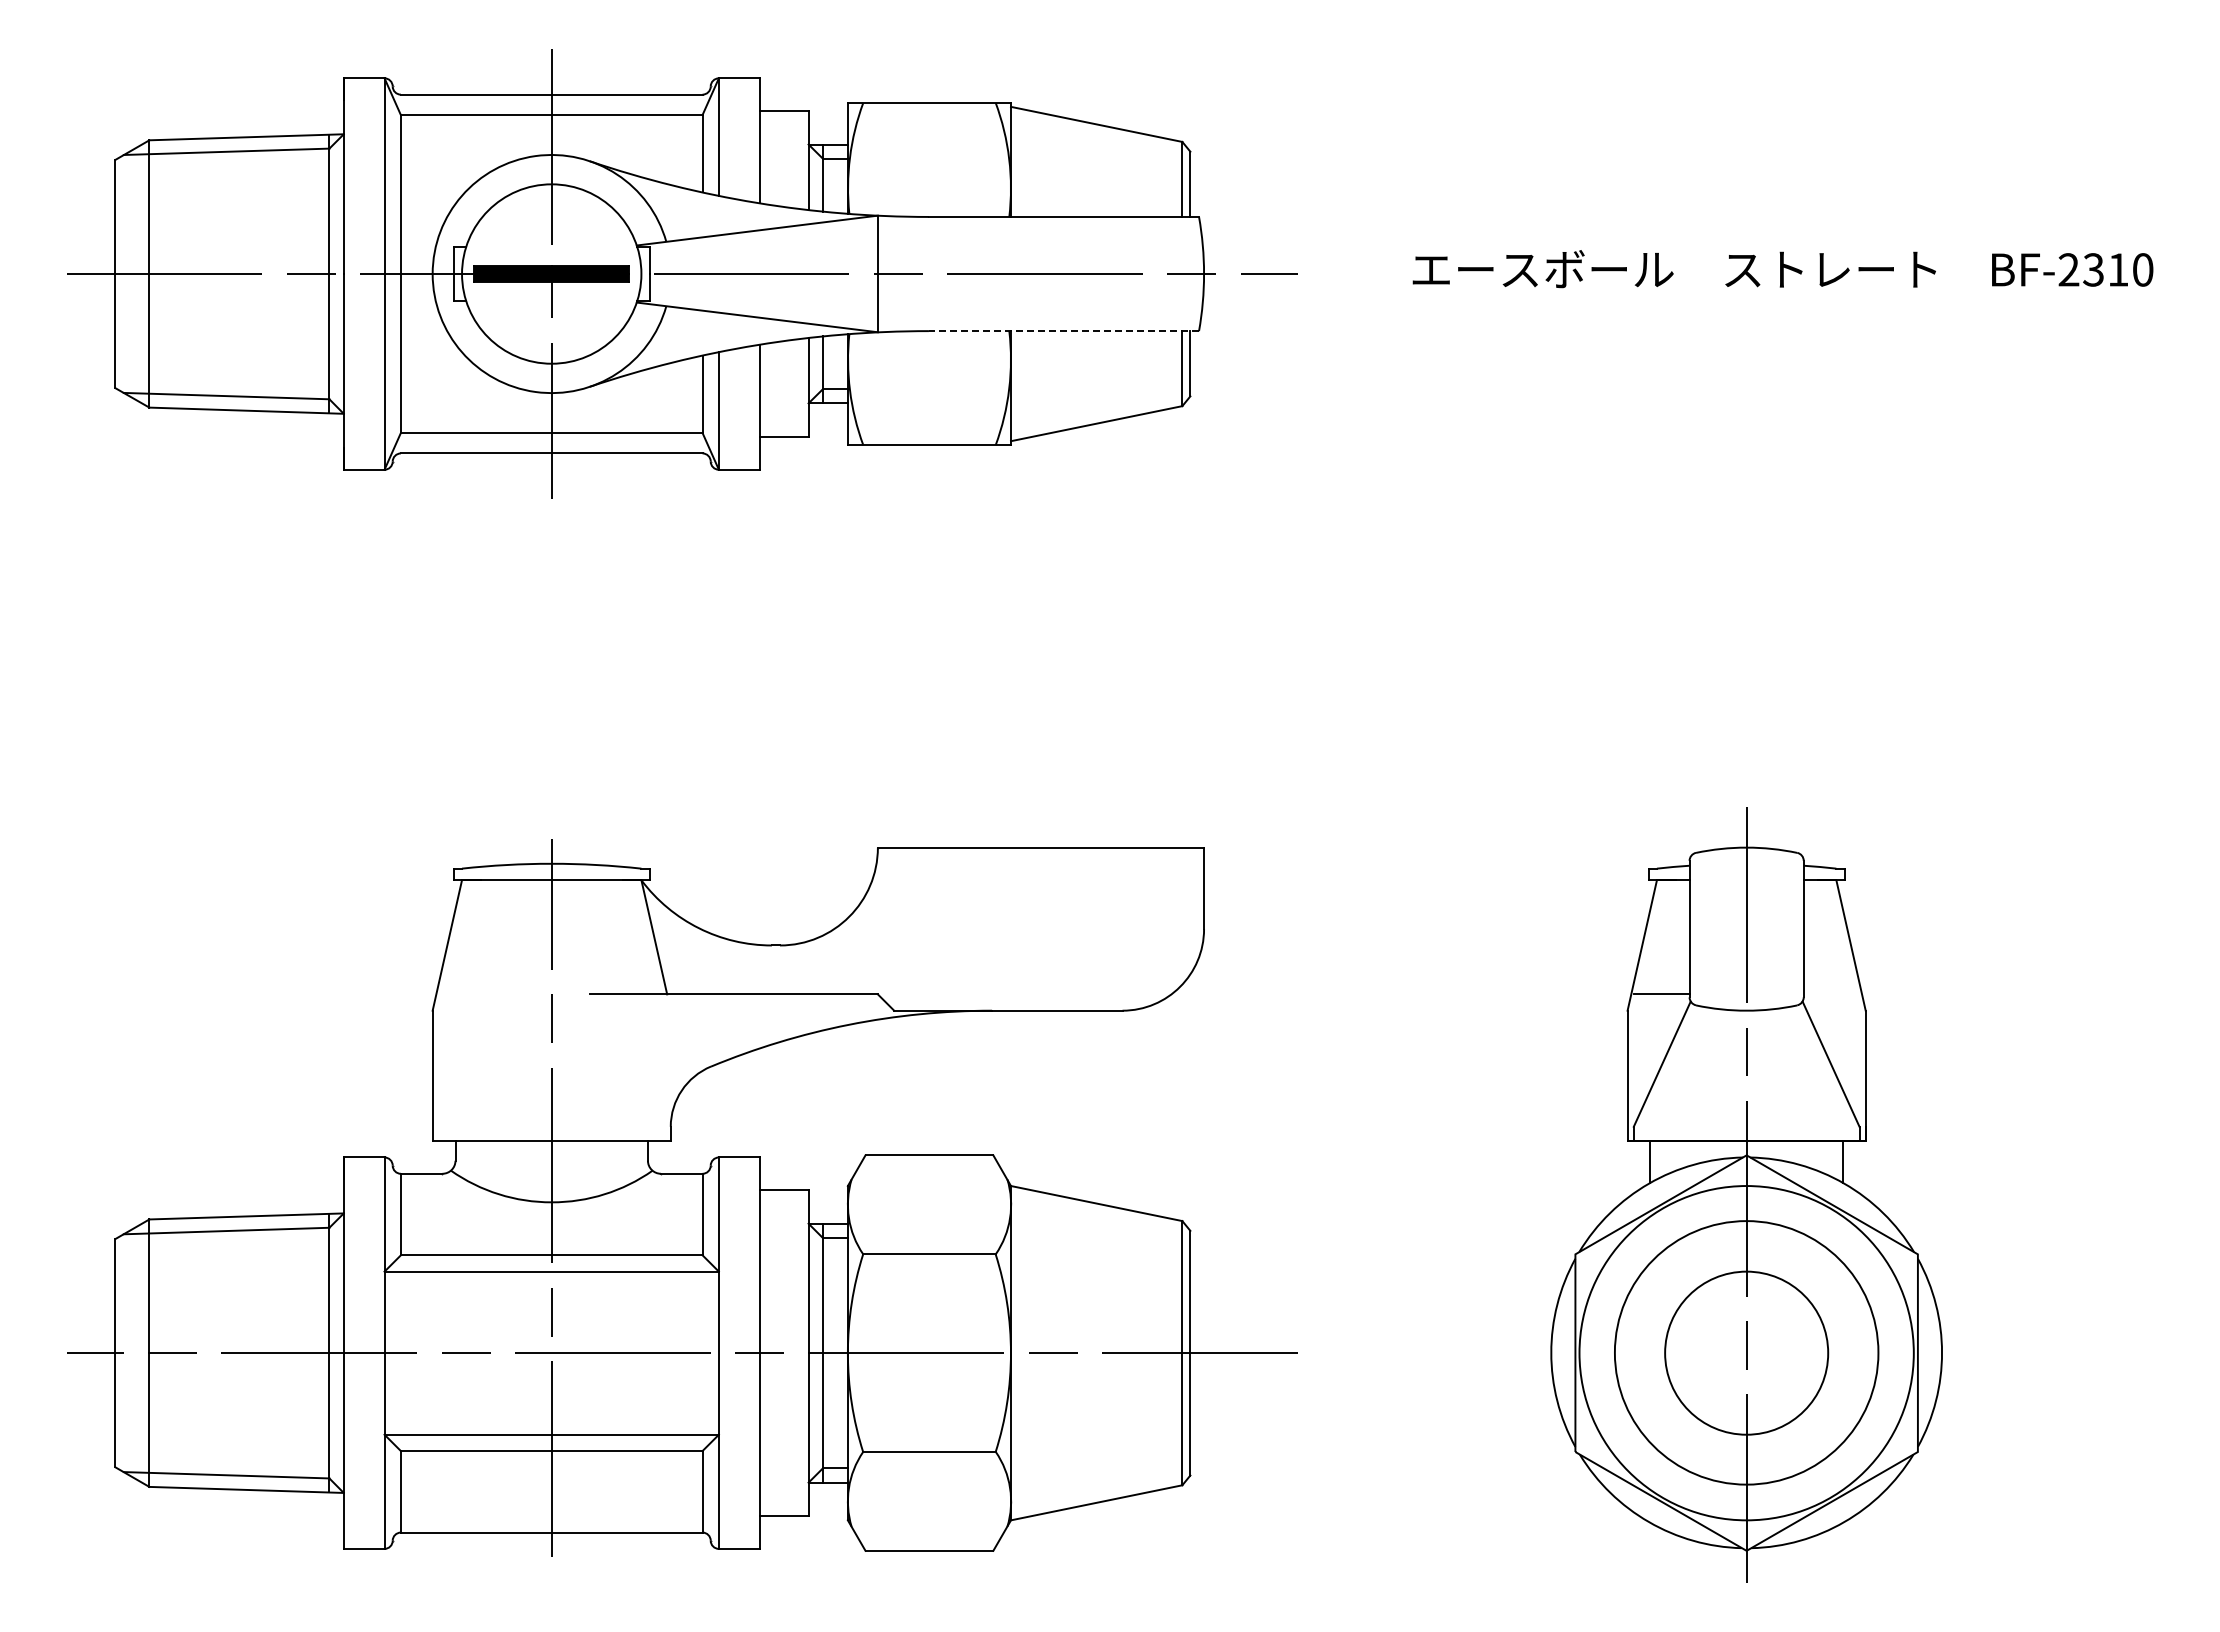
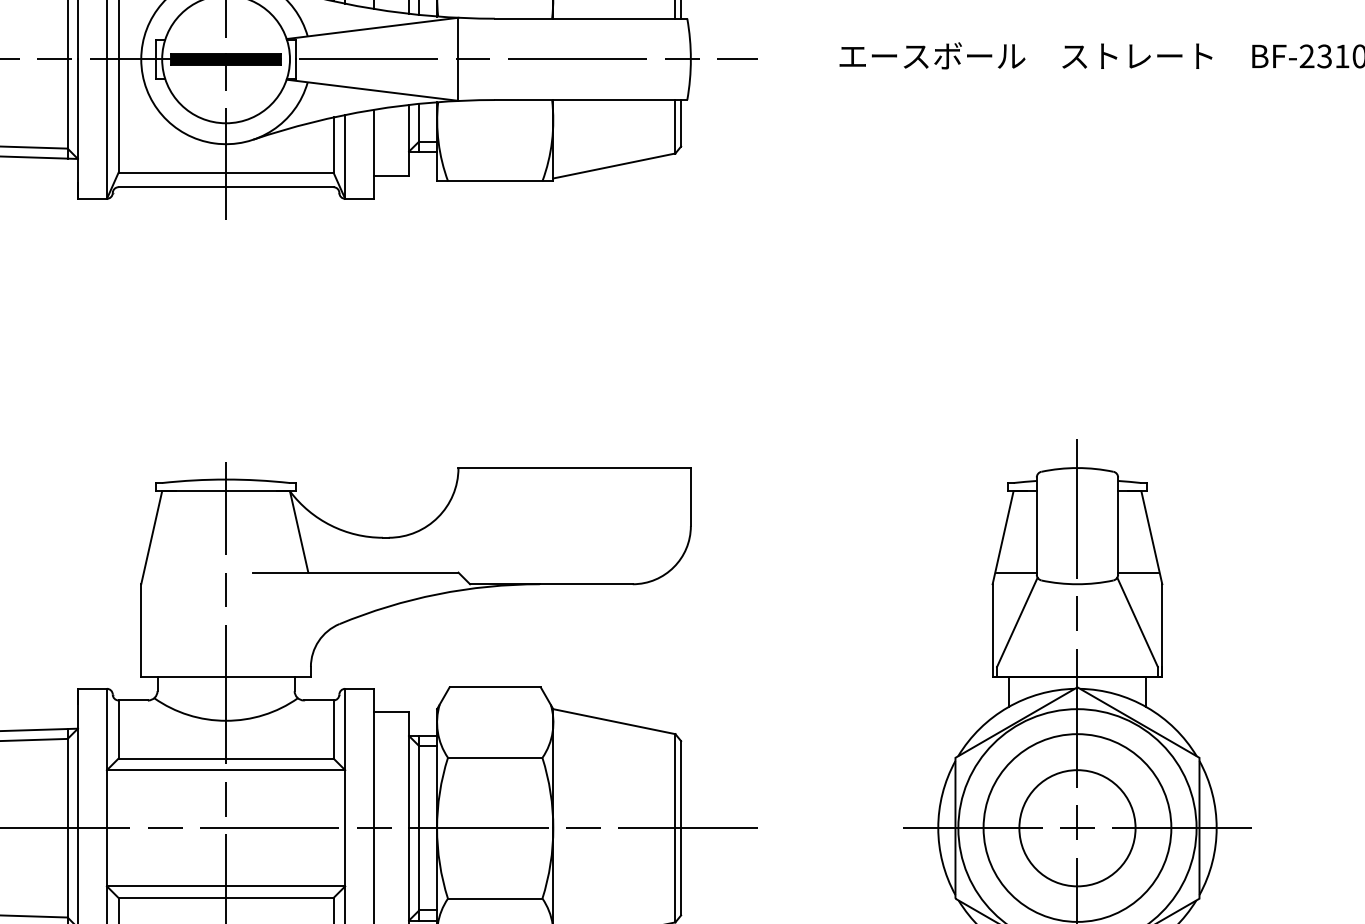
line: (1063, 331) -> (590, 100), dashed -> solid
line: (1831, 994) -> (1137, 572), added
line: (1746, 1352) -> (1077, 827), added

